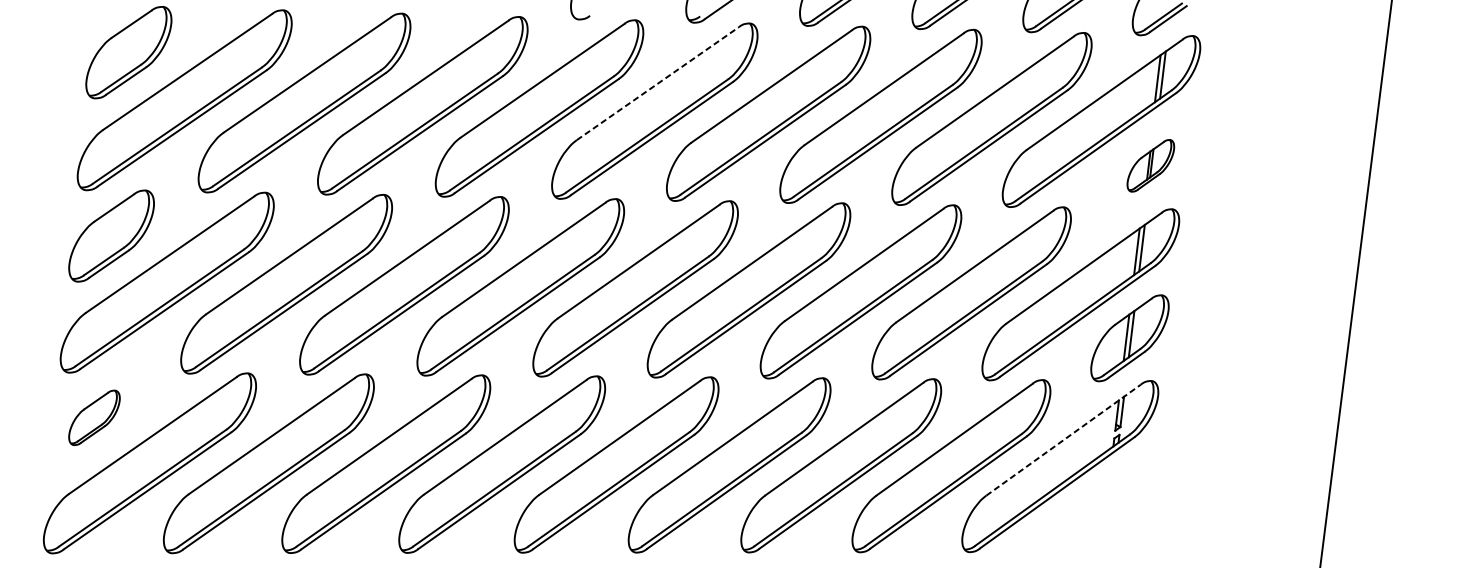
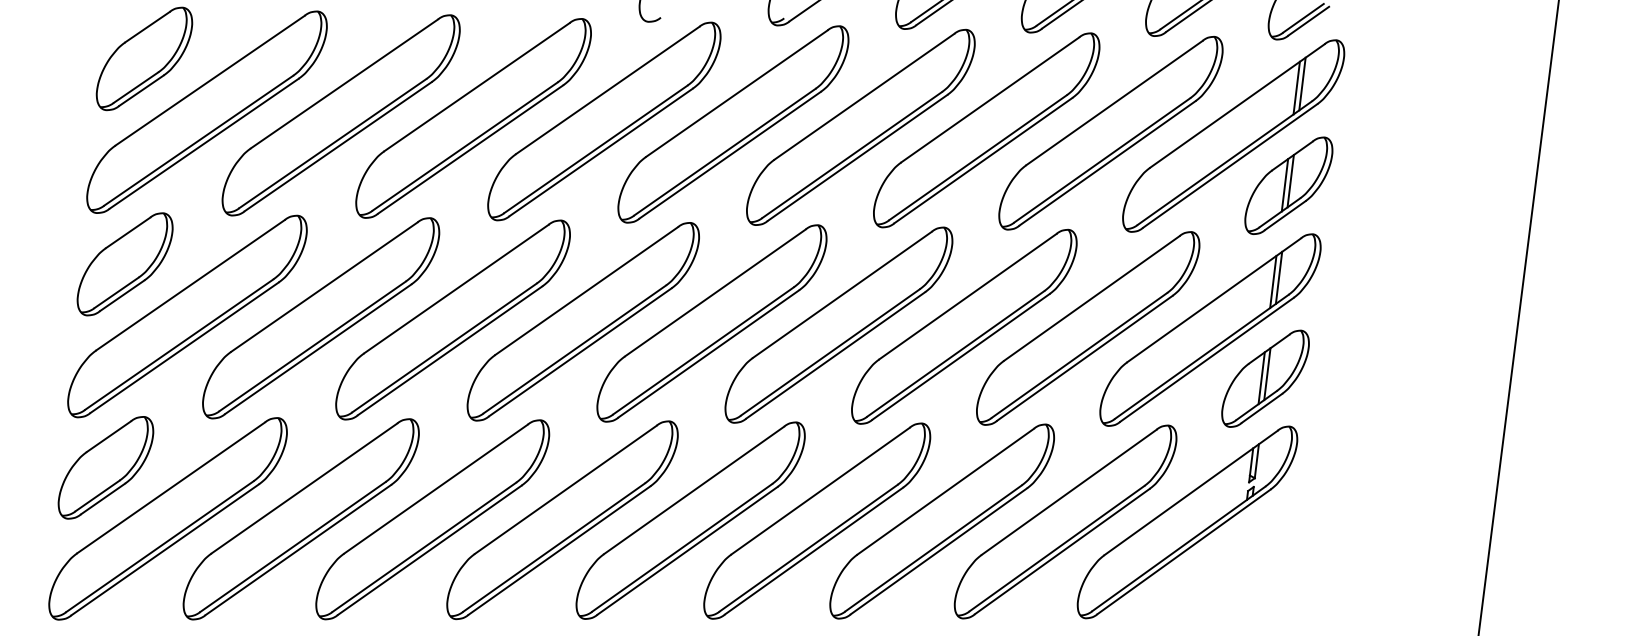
line: (657, 83) -> (736, 93), dashed -> solid
part: (1150, 165) -> (1288, 185), size x1.67
part: (94, 417) -> (105, 467), size x1.67
line: (1063, 439) -> (1191, 492), dashed -> solid

